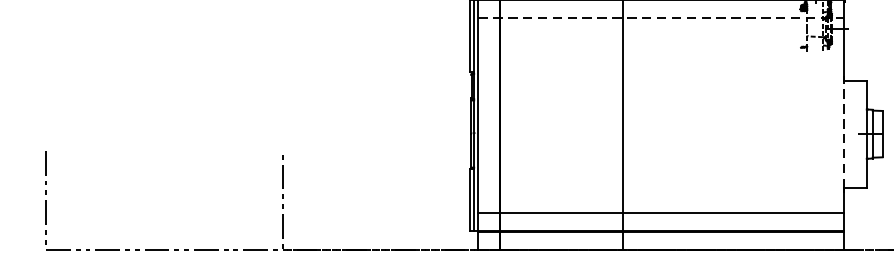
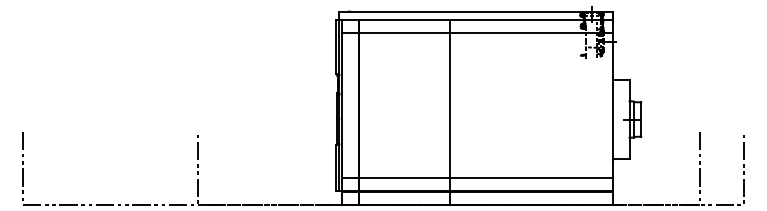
line: (662, 17) -> (478, 33), dashed -> solid
line: (843, 132) -> (612, 118), dashed -> solid

